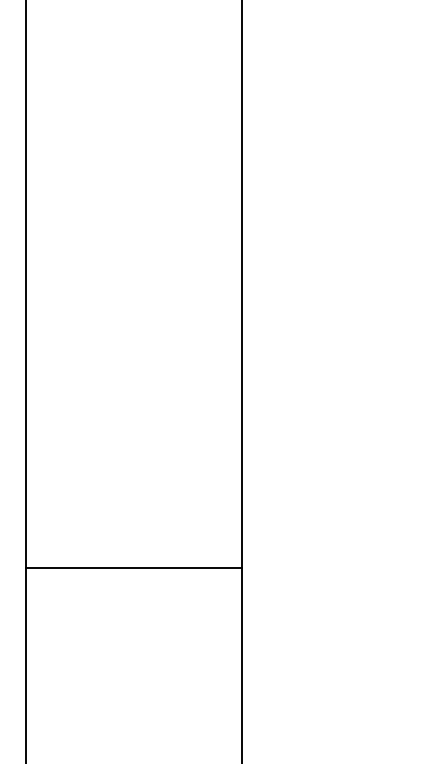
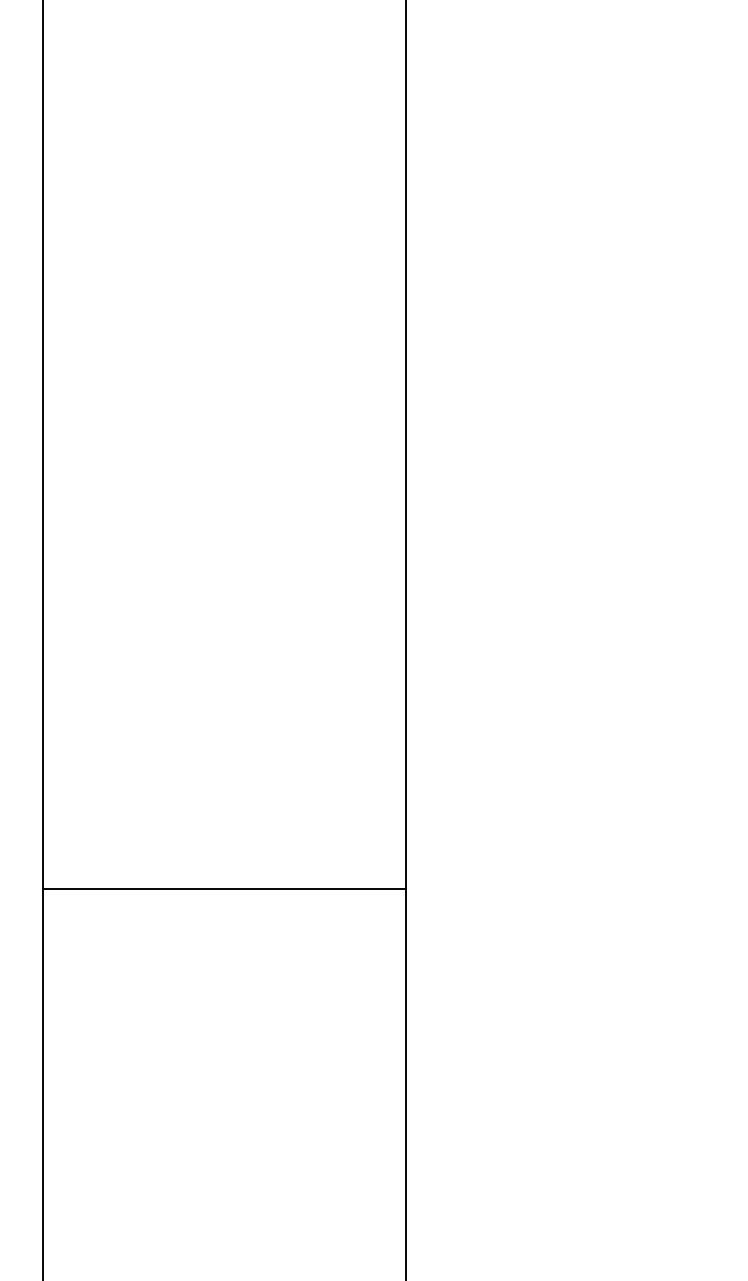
line: (133, 567) -> (223, 889), moved

